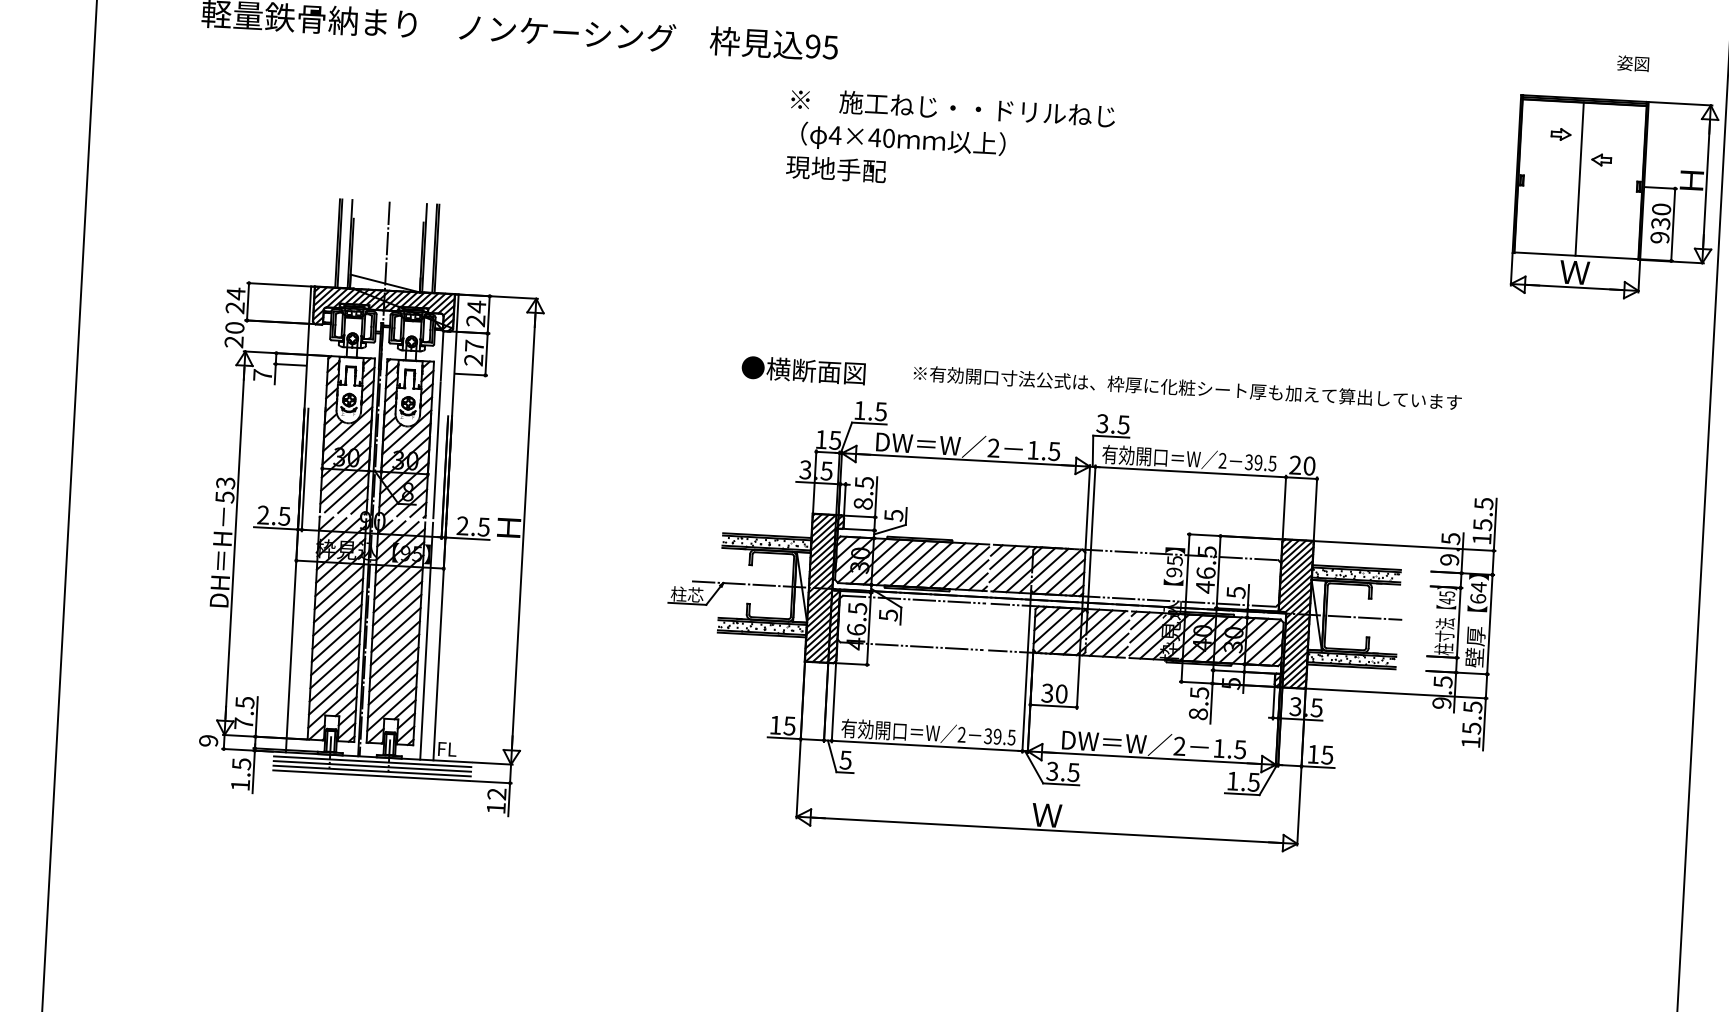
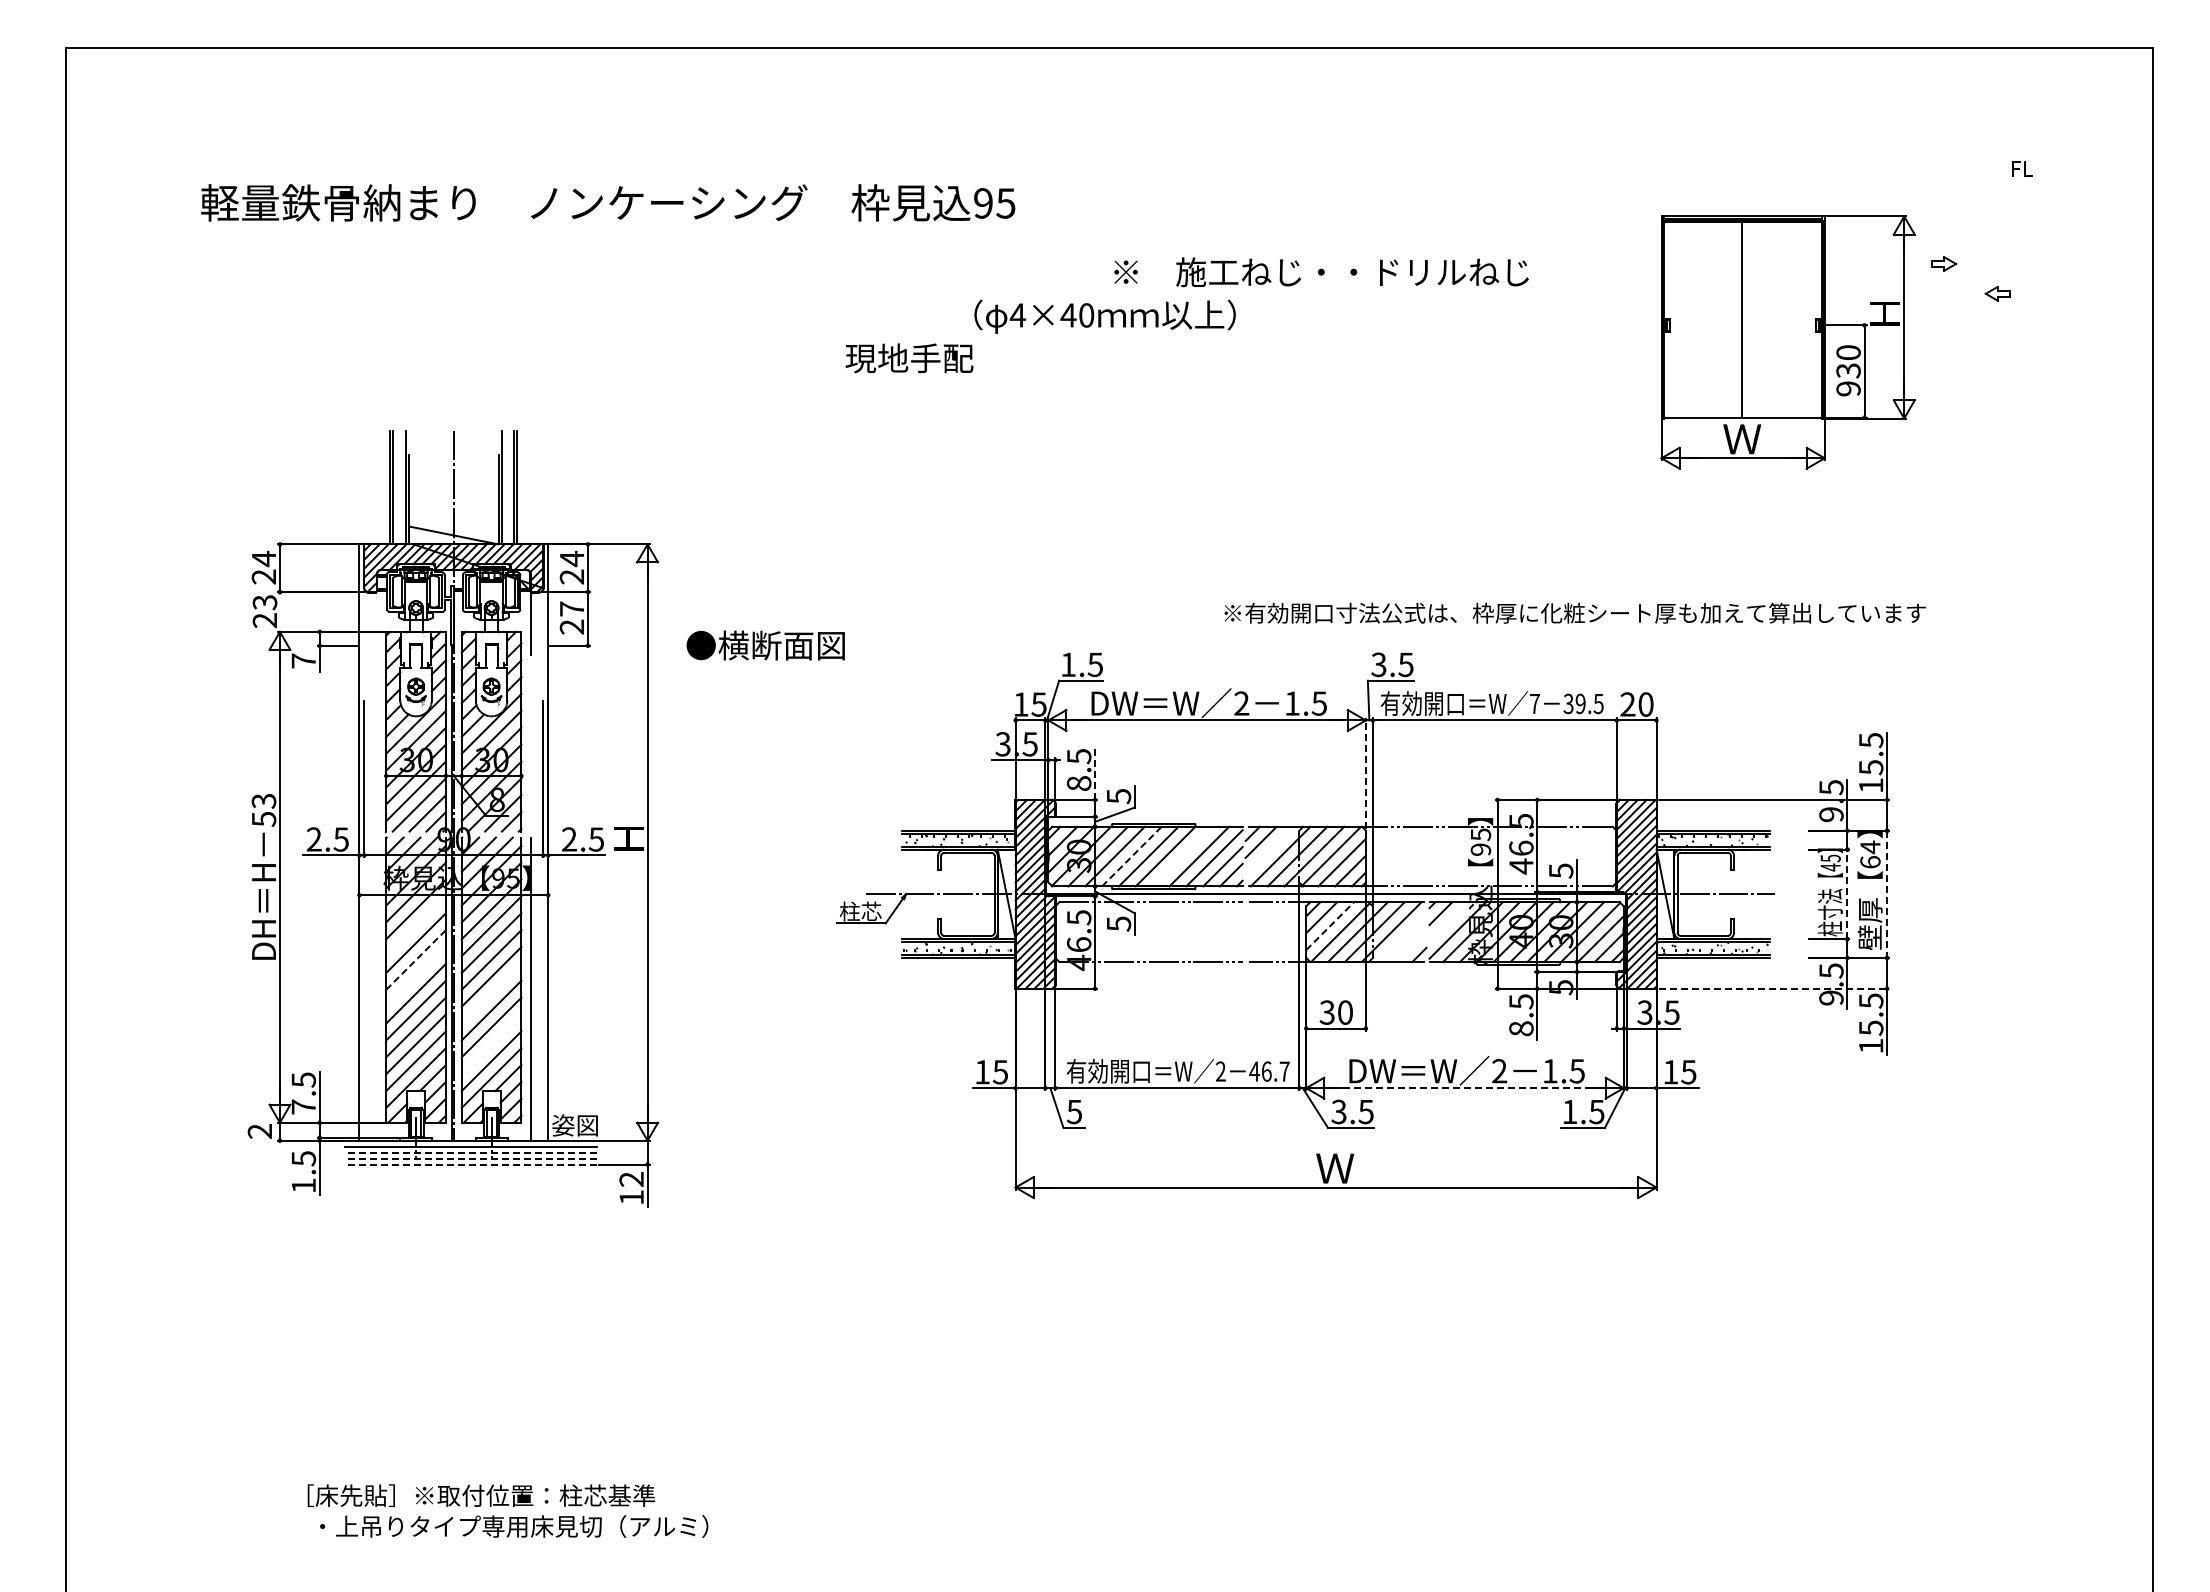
text: (1633, 63) -> (2031, 168), 姿図 -> FL
text: (953, 108) -> (1321, 272), moved
text: (836, 169) -> (909, 358), moved
part: (1614, 198) -> (1787, 342), moved
text: (234, 327) -> (264, 602), 20 -> 23
text: (803, 370) -> (765, 645), moved
text: (1187, 387) -> (1574, 612), moved
line: (437, 450) -> (531, 744), removed
text: (1222, 460) -> (1534, 703), 2 -> 7
line: (876, 497) -> (1095, 774), solid -> dashed
line: (1087, 508) -> (1365, 773), solid -> dashed
line: (901, 563) -> (1132, 856), solid -> dashed
line: (1009, 564) -> (1269, 850), removed
line: (940, 565) -> (1182, 856), removed
line: (338, 587) -> (415, 926), removed
line: (338, 613) -> (416, 959), solid -> dashed
line: (1458, 623) -> (1847, 894), solid -> dashed
line: (1490, 624) -> (1887, 894), solid -> dashed
line: (336, 626) -> (415, 976), removed
line: (1053, 626) -> (1330, 926), solid -> dashed
line: (1146, 627) -> (1449, 921), removed
line: (1109, 637) -> (1402, 937), removed
line: (395, 642) -> (491, 993), removed
line: (1115, 645) -> (1410, 946), removed
line: (393, 682) -> (491, 1044), removed
line: (1397, 693) -> (1774, 988), solid -> dashed
text: (999, 736) -> (1269, 1071), 39.5 -> 46.7
text: (209, 741) -> (260, 1131), 9 -> 2
text: (454, 749) -> (574, 1125), FL -> 姿図
line: (1152, 758) -> (1465, 1088), solid -> dashed
line: (372, 766) -> (470, 1152), solid -> dashed
line: (371, 771) -> (470, 1158), solid -> dashed
line: (371, 775) -> (470, 1164), solid -> dashed

